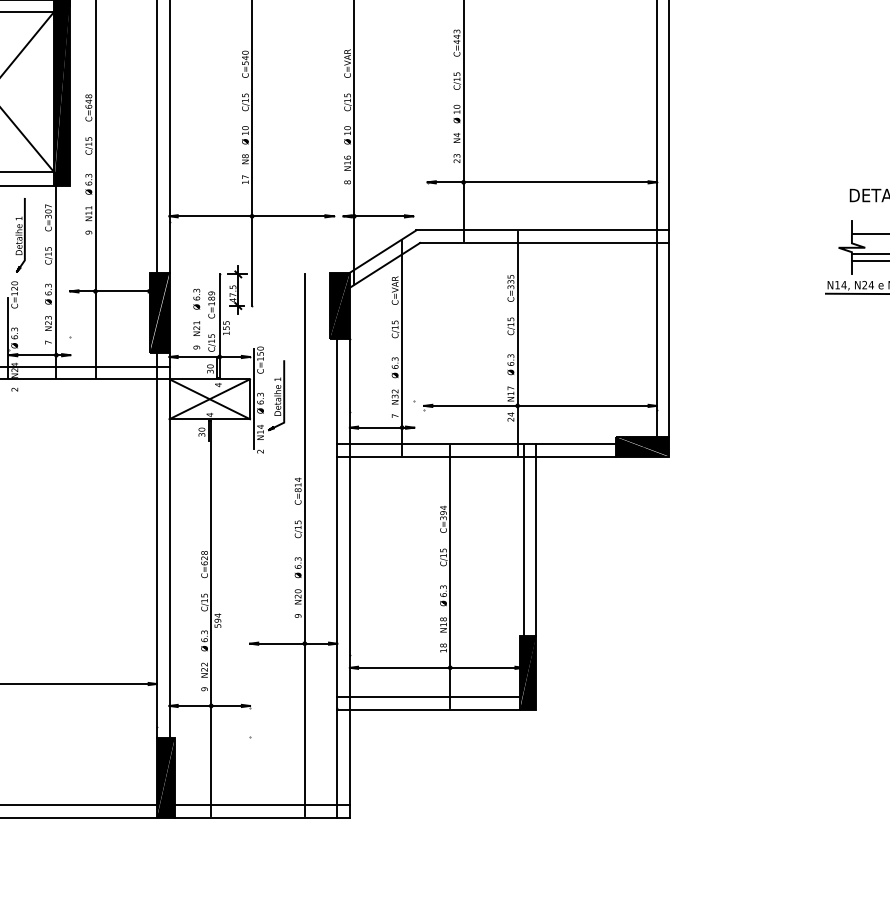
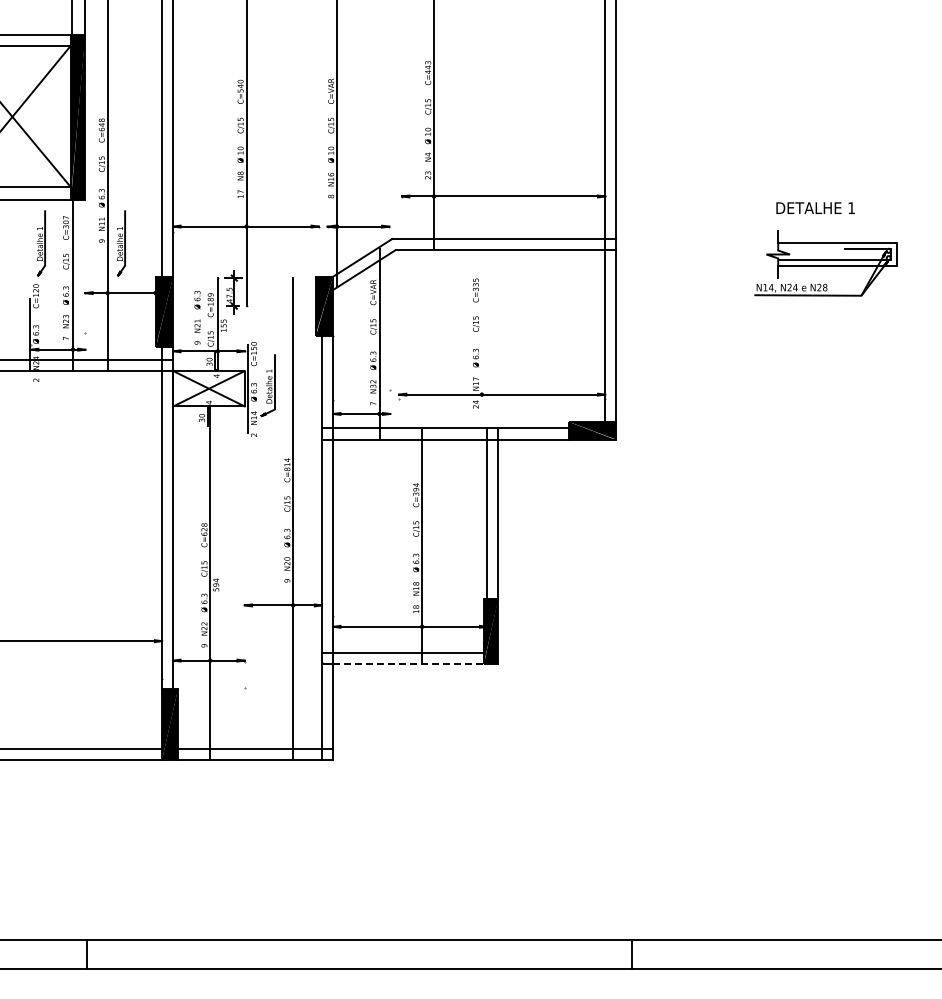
part: (109, 235) -> (120, 243), added
line: (517, 343) -> (481, 339), removed
line: (434, 709) -> (408, 663), solid -> dashed

